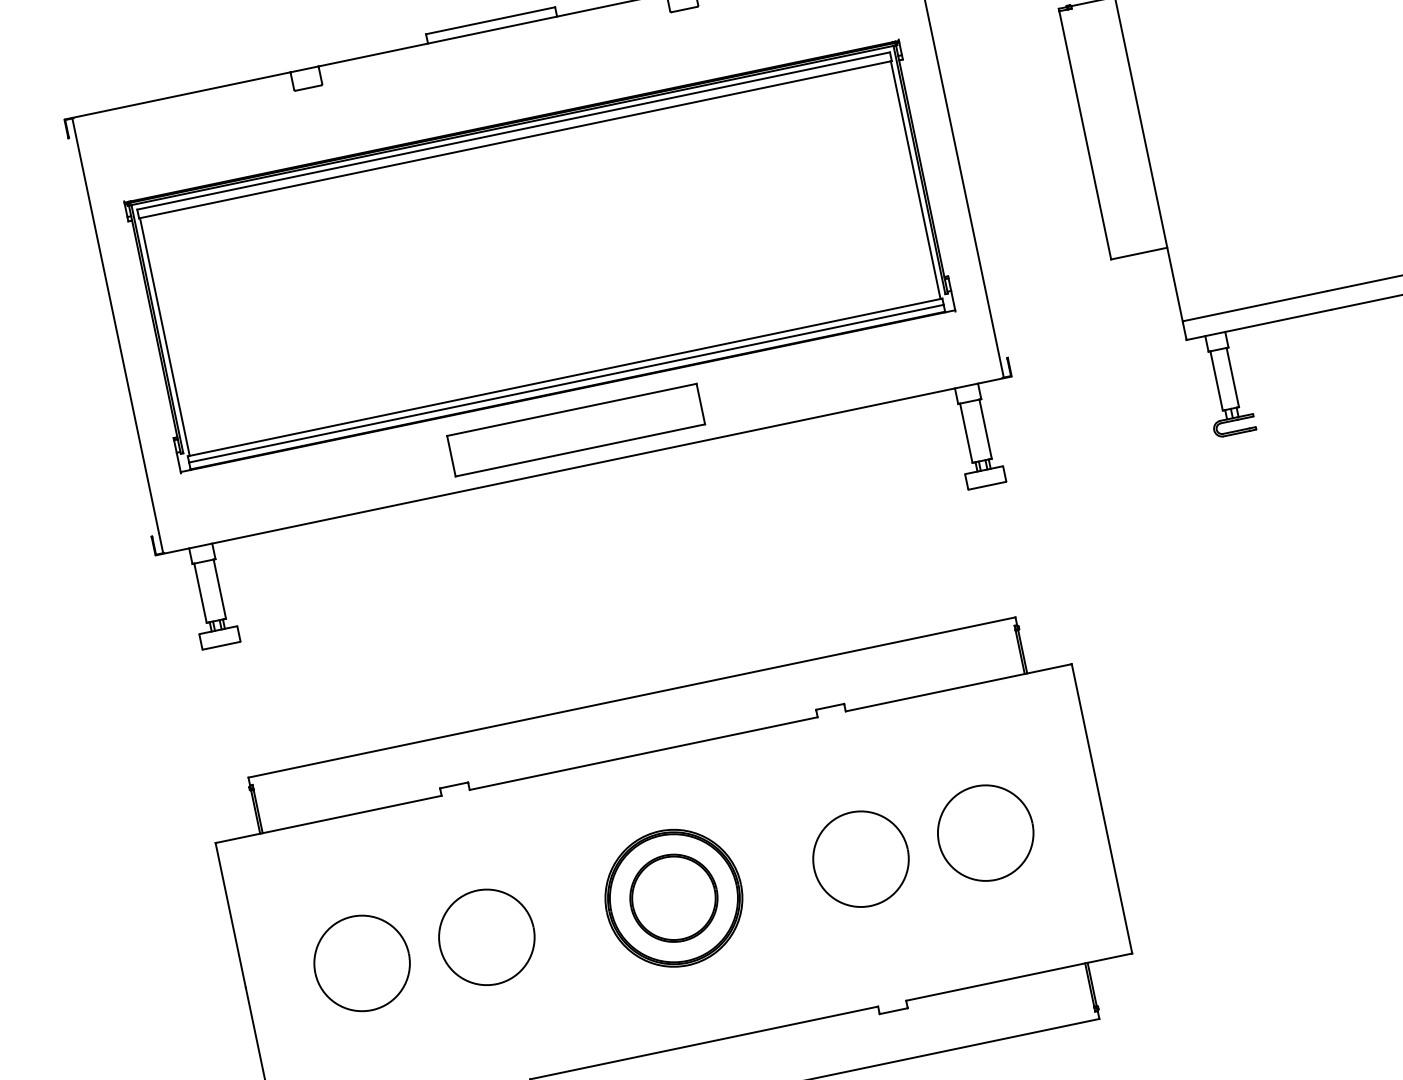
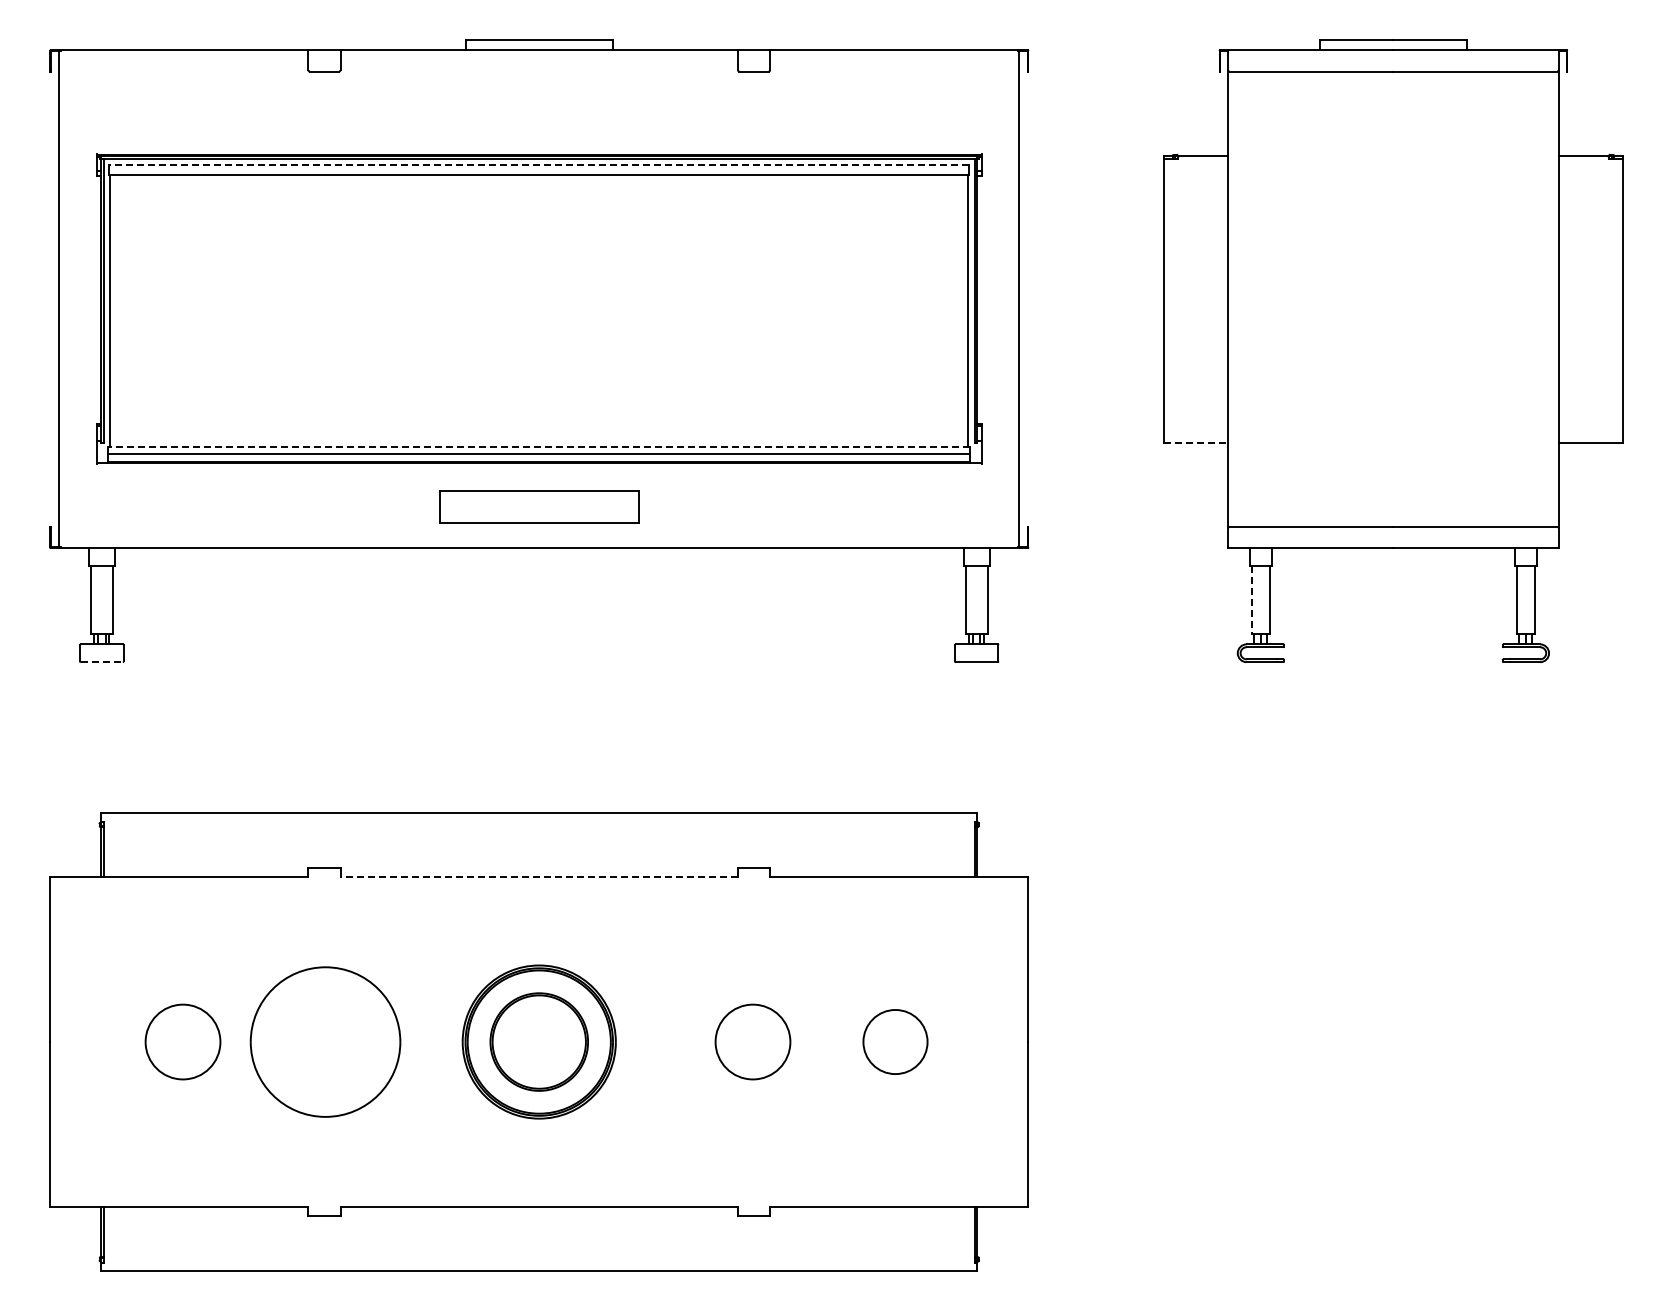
line: (513, 130) -> (539, 165), solid -> dashed
line: (1139, 253) -> (1196, 442), solid -> dashed
line: (564, 378) -> (538, 447), solid -> dashed
line: (1216, 380) -> (1251, 599), solid -> dashed
part: (576, 429) -> (539, 506), size x0.7
line: (222, 645) -> (102, 662), solid -> dashed
line: (643, 753) -> (539, 876), solid -> dashed
part: (985, 832) -> (895, 1041), size x0.6
part: (860, 858) -> (752, 1041), size x0.7
part: (486, 936) -> (325, 1041), size x1.4
part: (361, 963) -> (182, 1041), size x0.7

